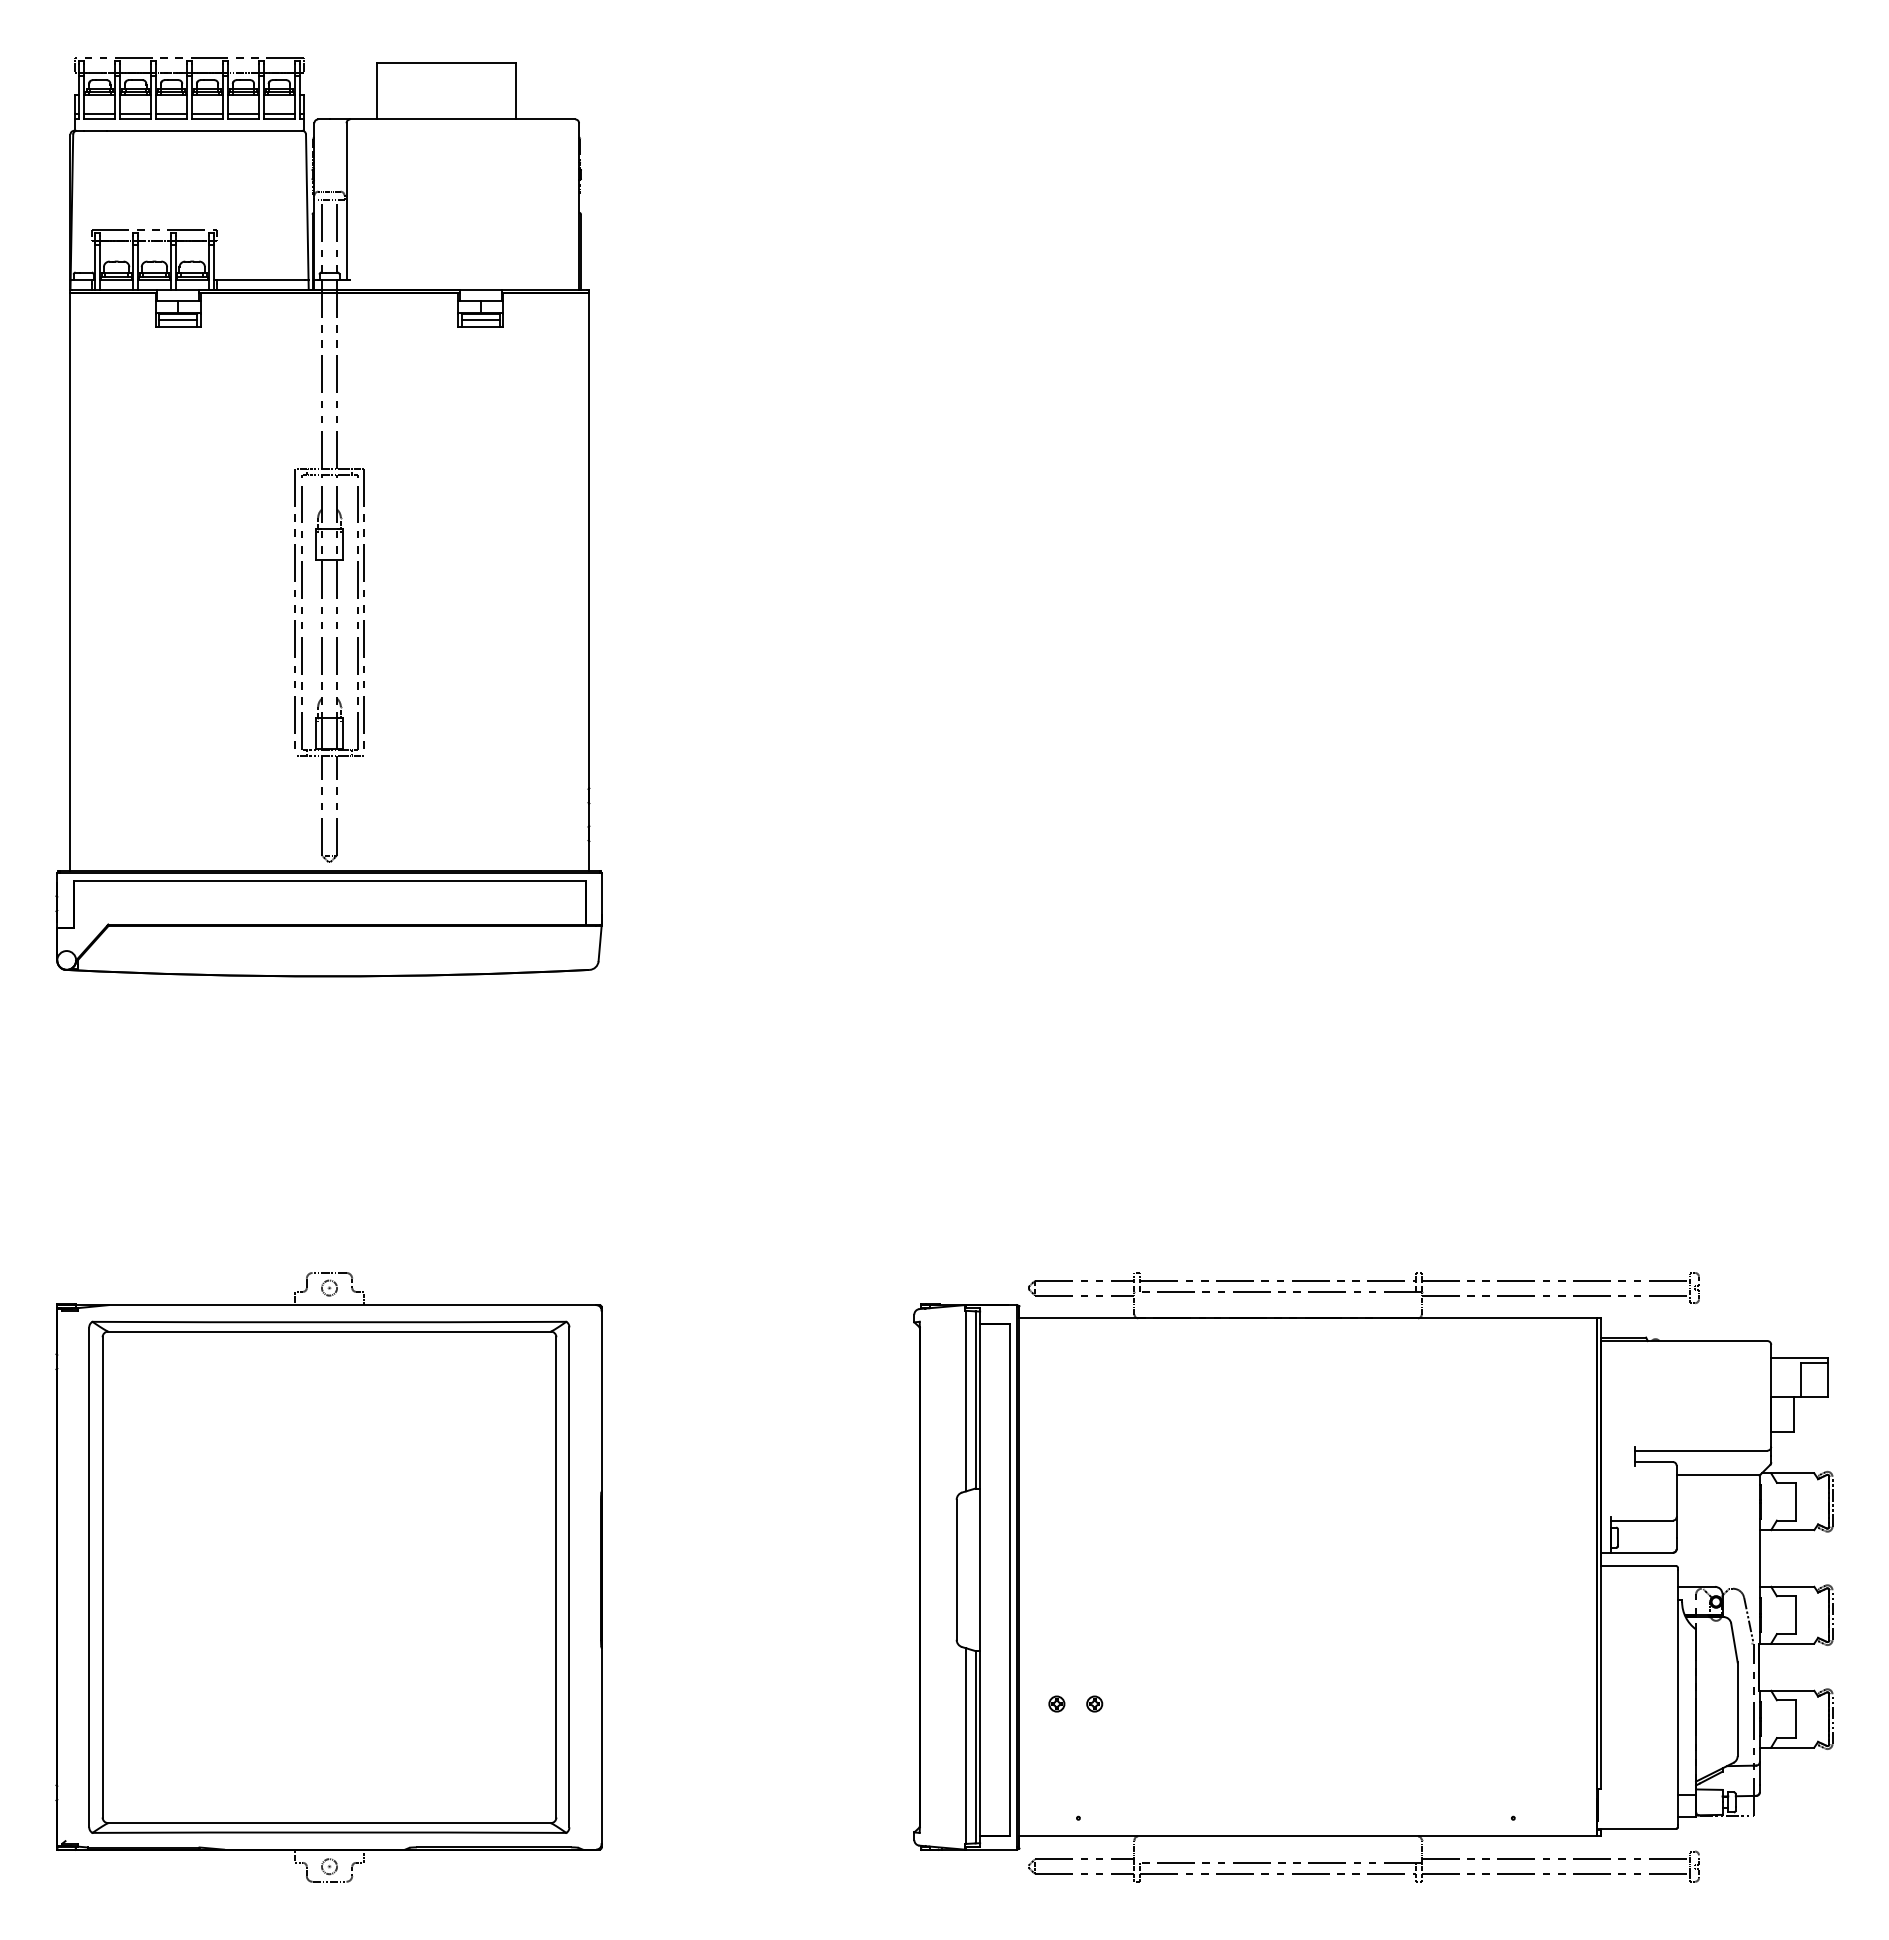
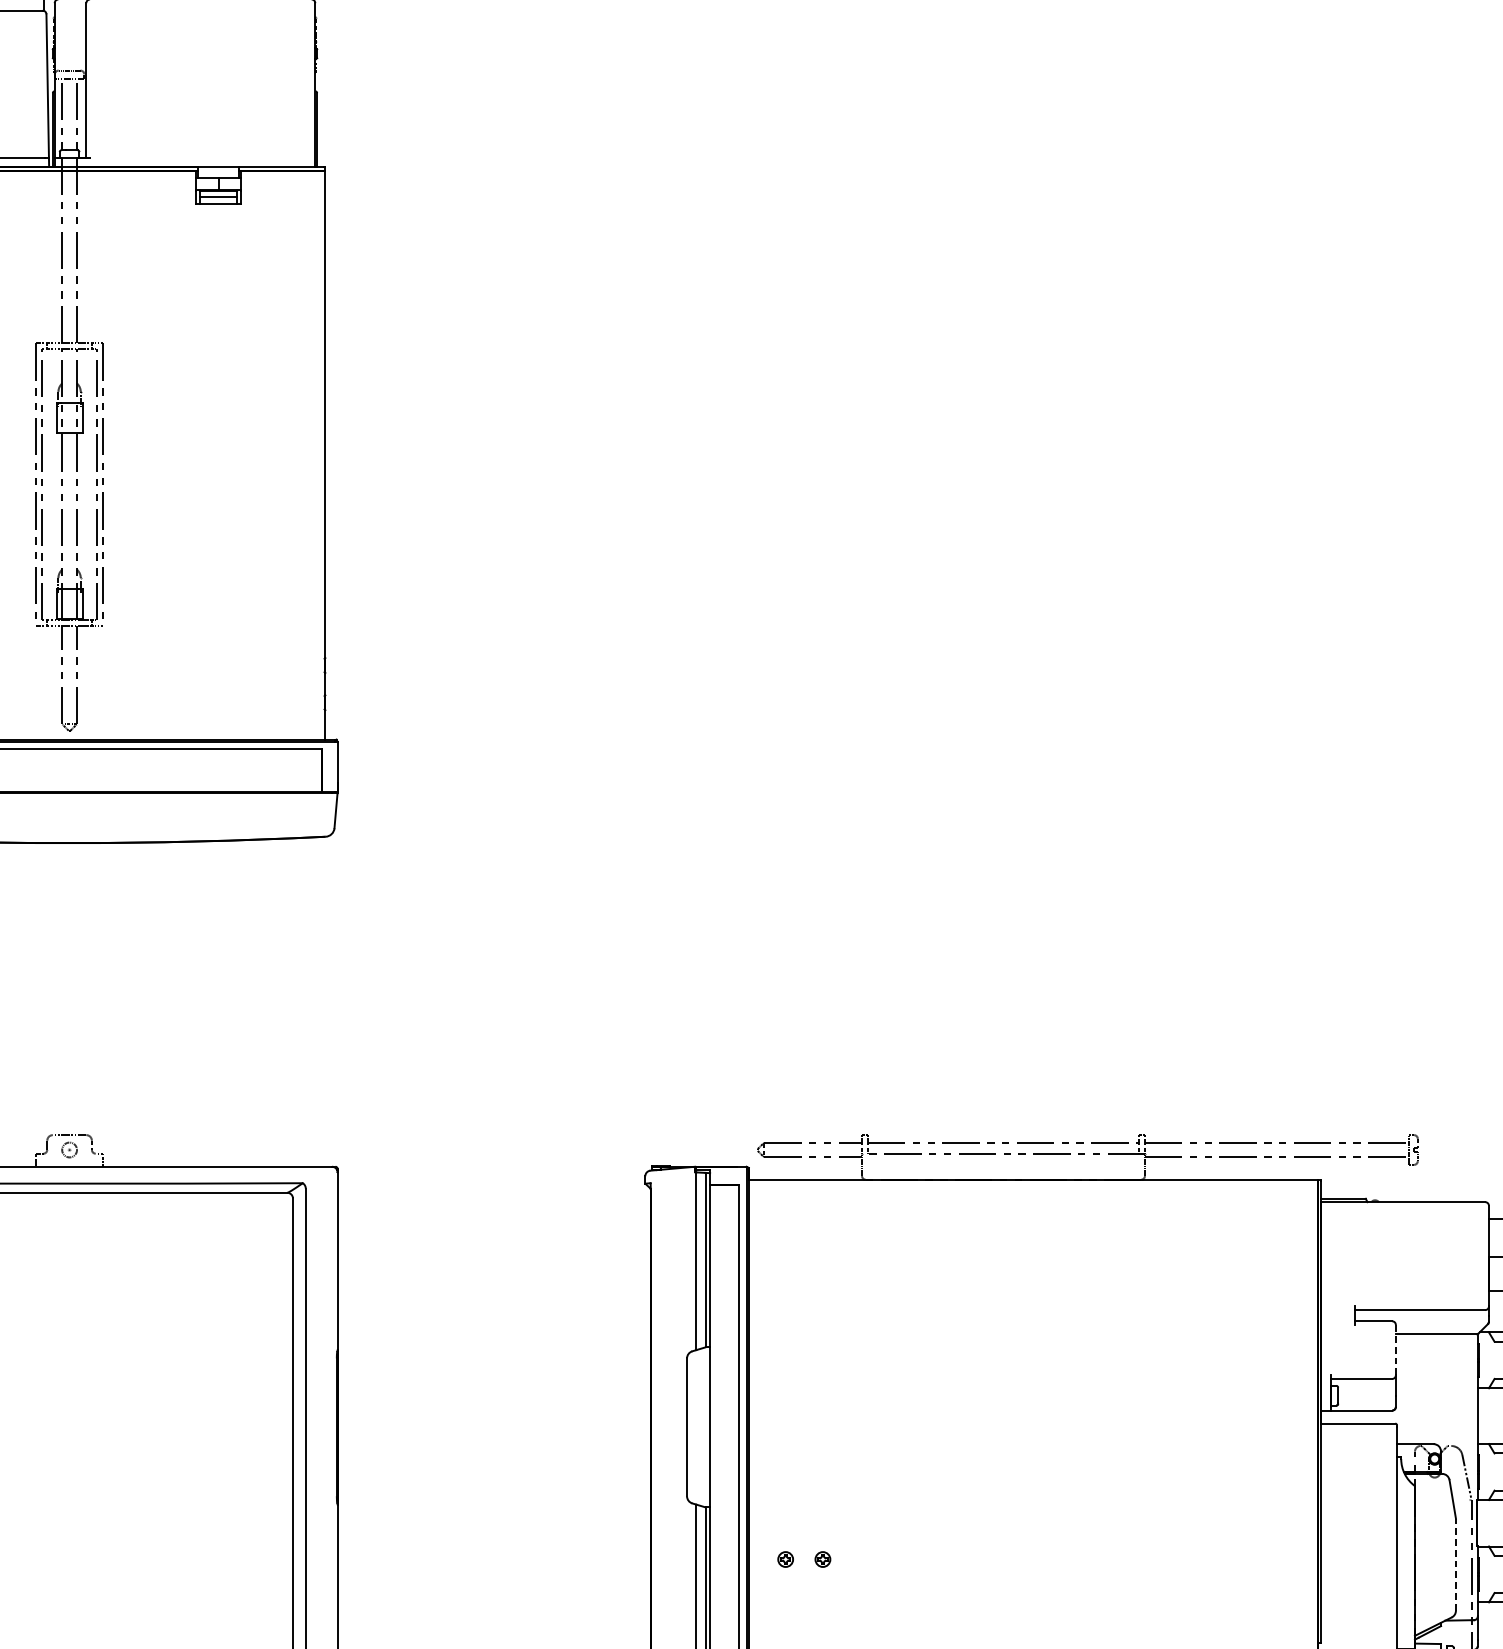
line: (1676, 1491) -> (1395, 1350), solid -> dashed
line: (1737, 1709) -> (1455, 1564), solid -> dashed

